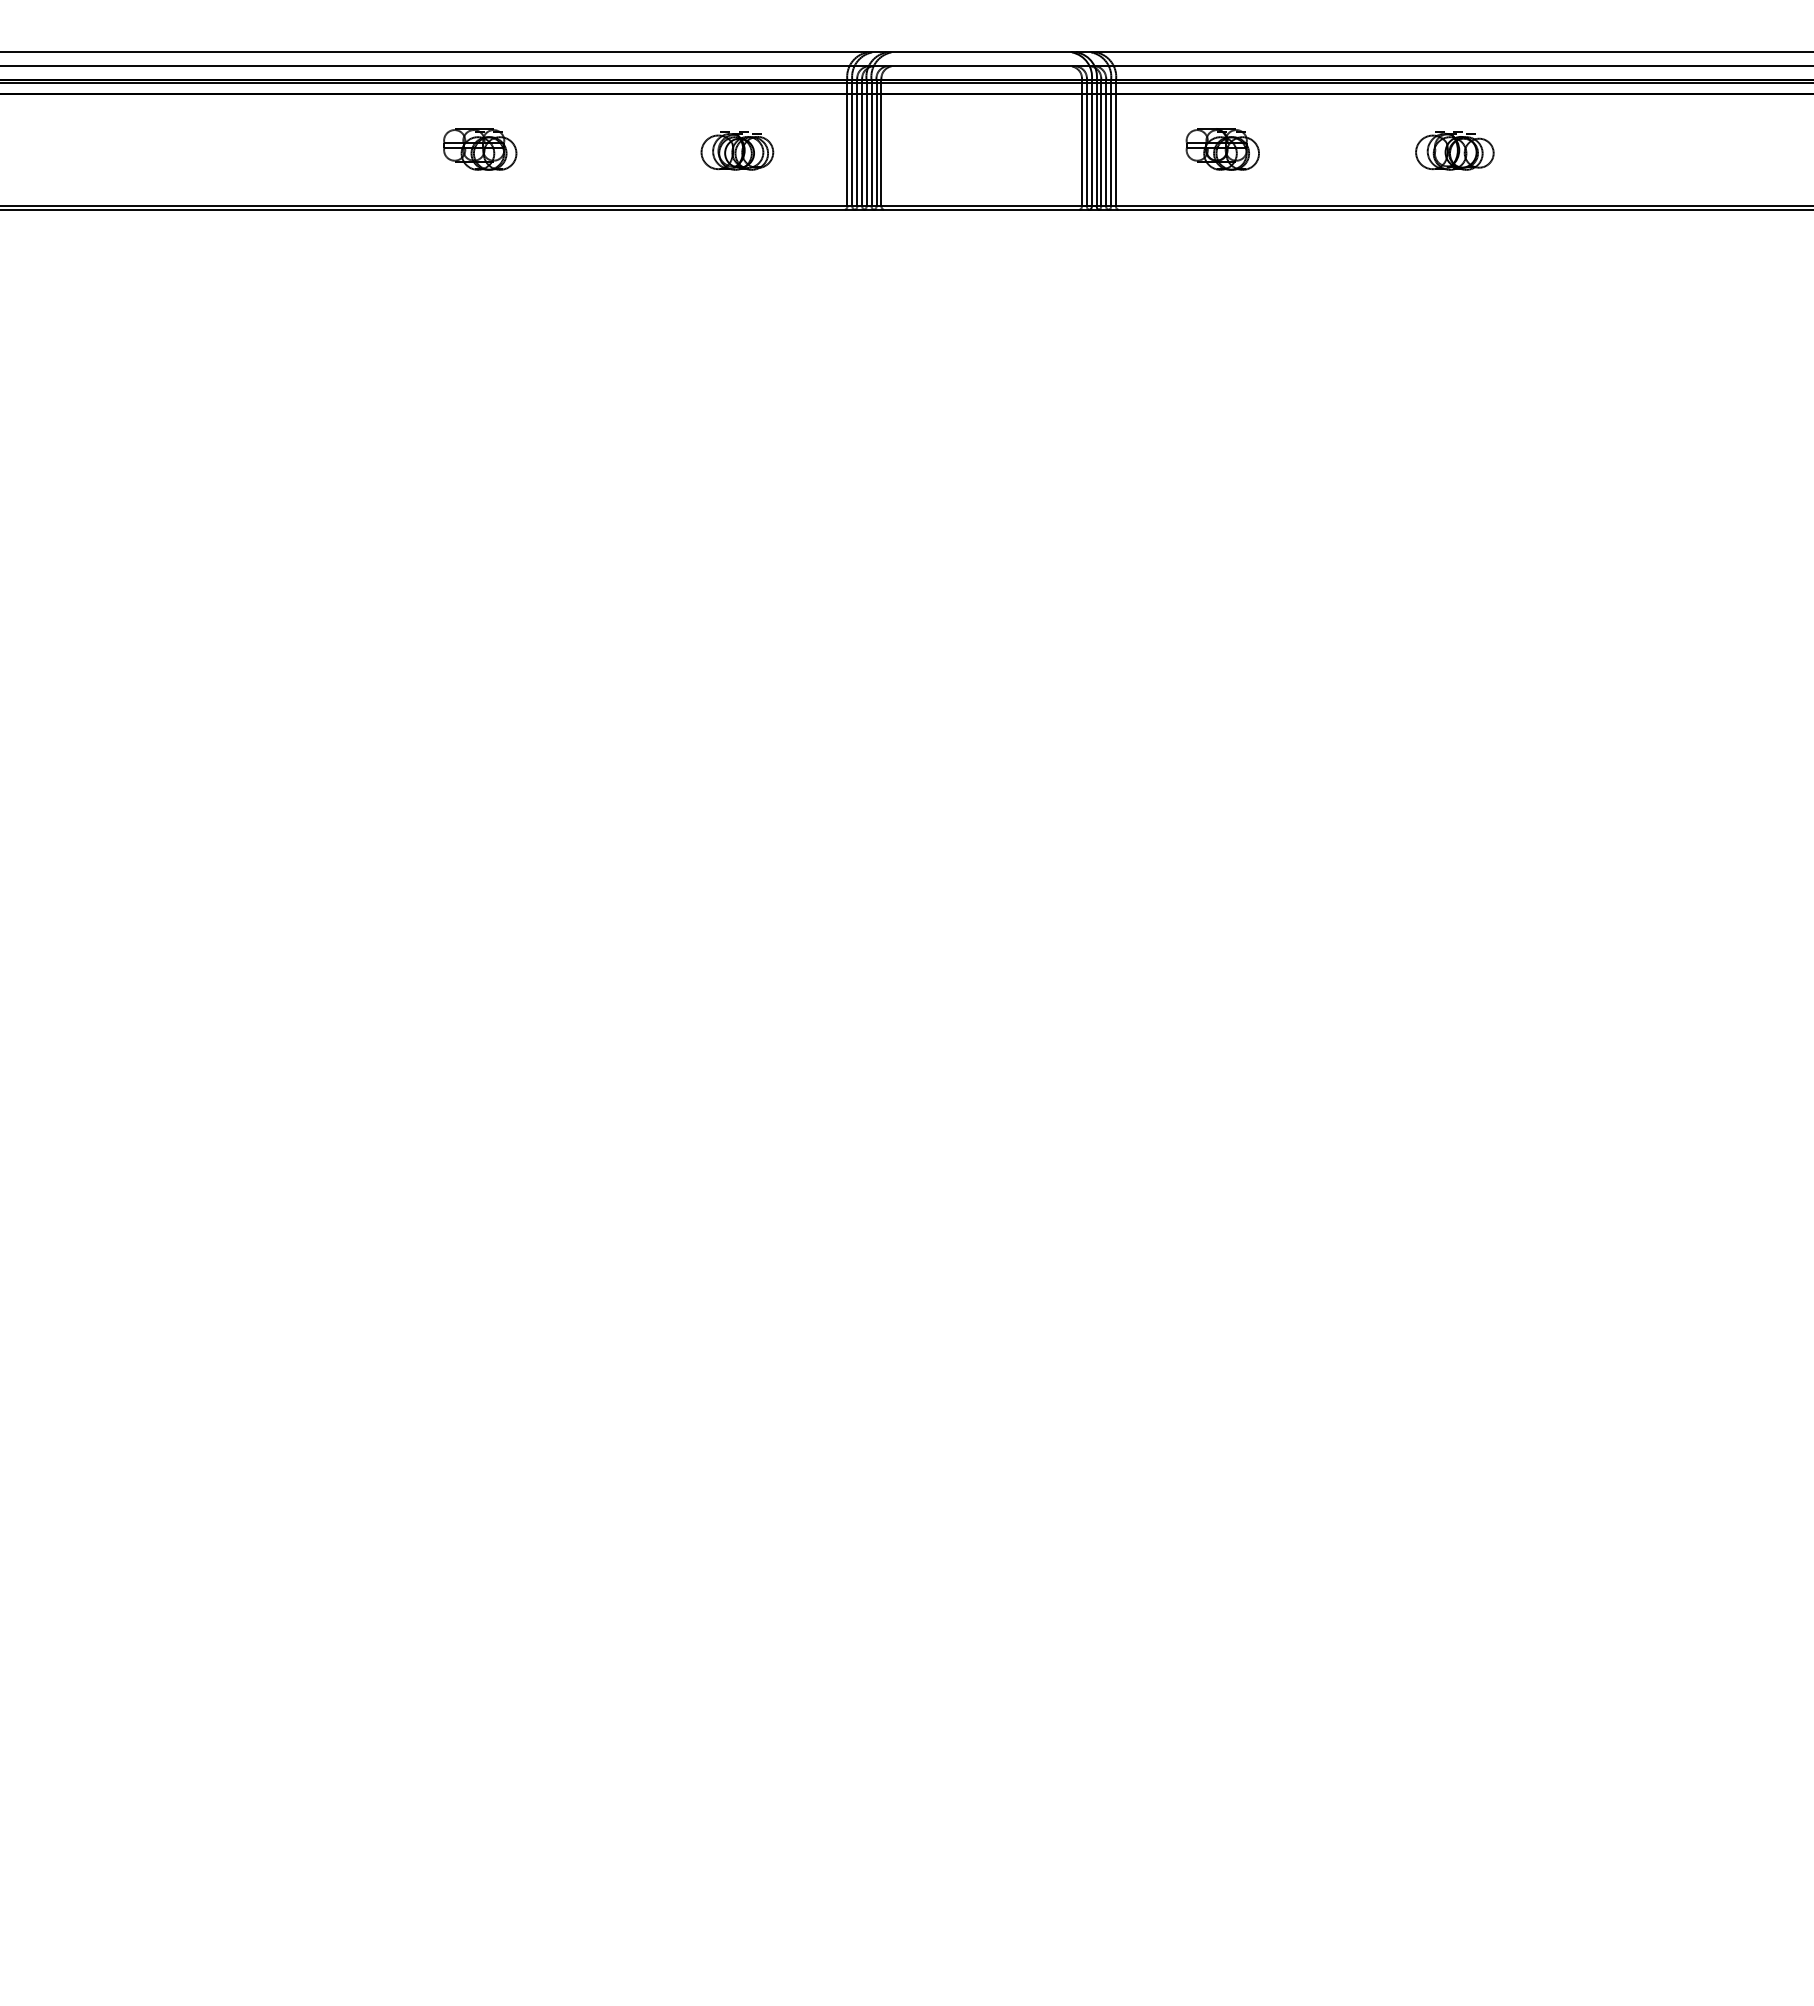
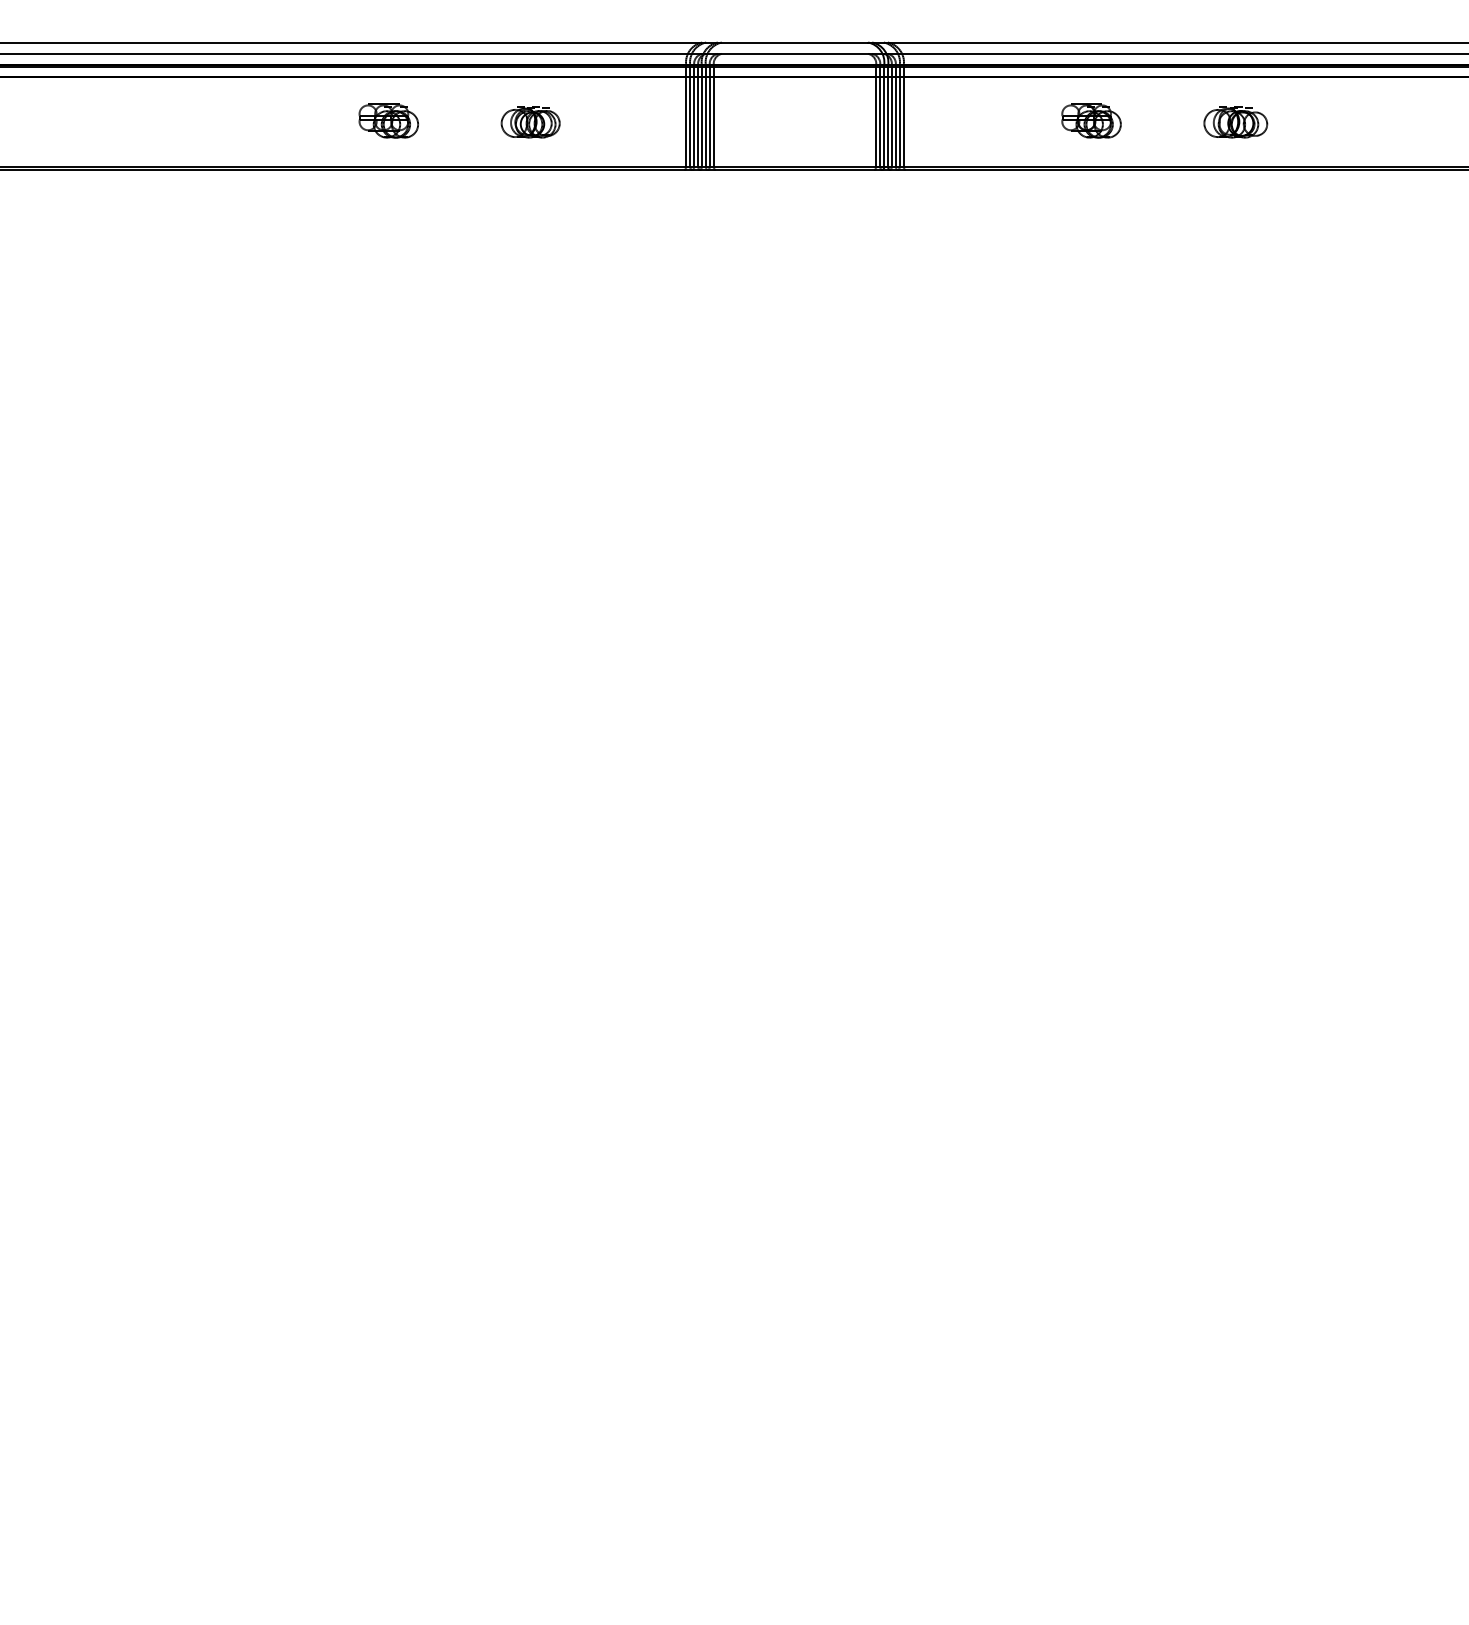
part: (1222, 149) -> (1091, 121), moved
part: (737, 150) -> (530, 121), moved
part: (1454, 150) -> (1235, 121), moved

